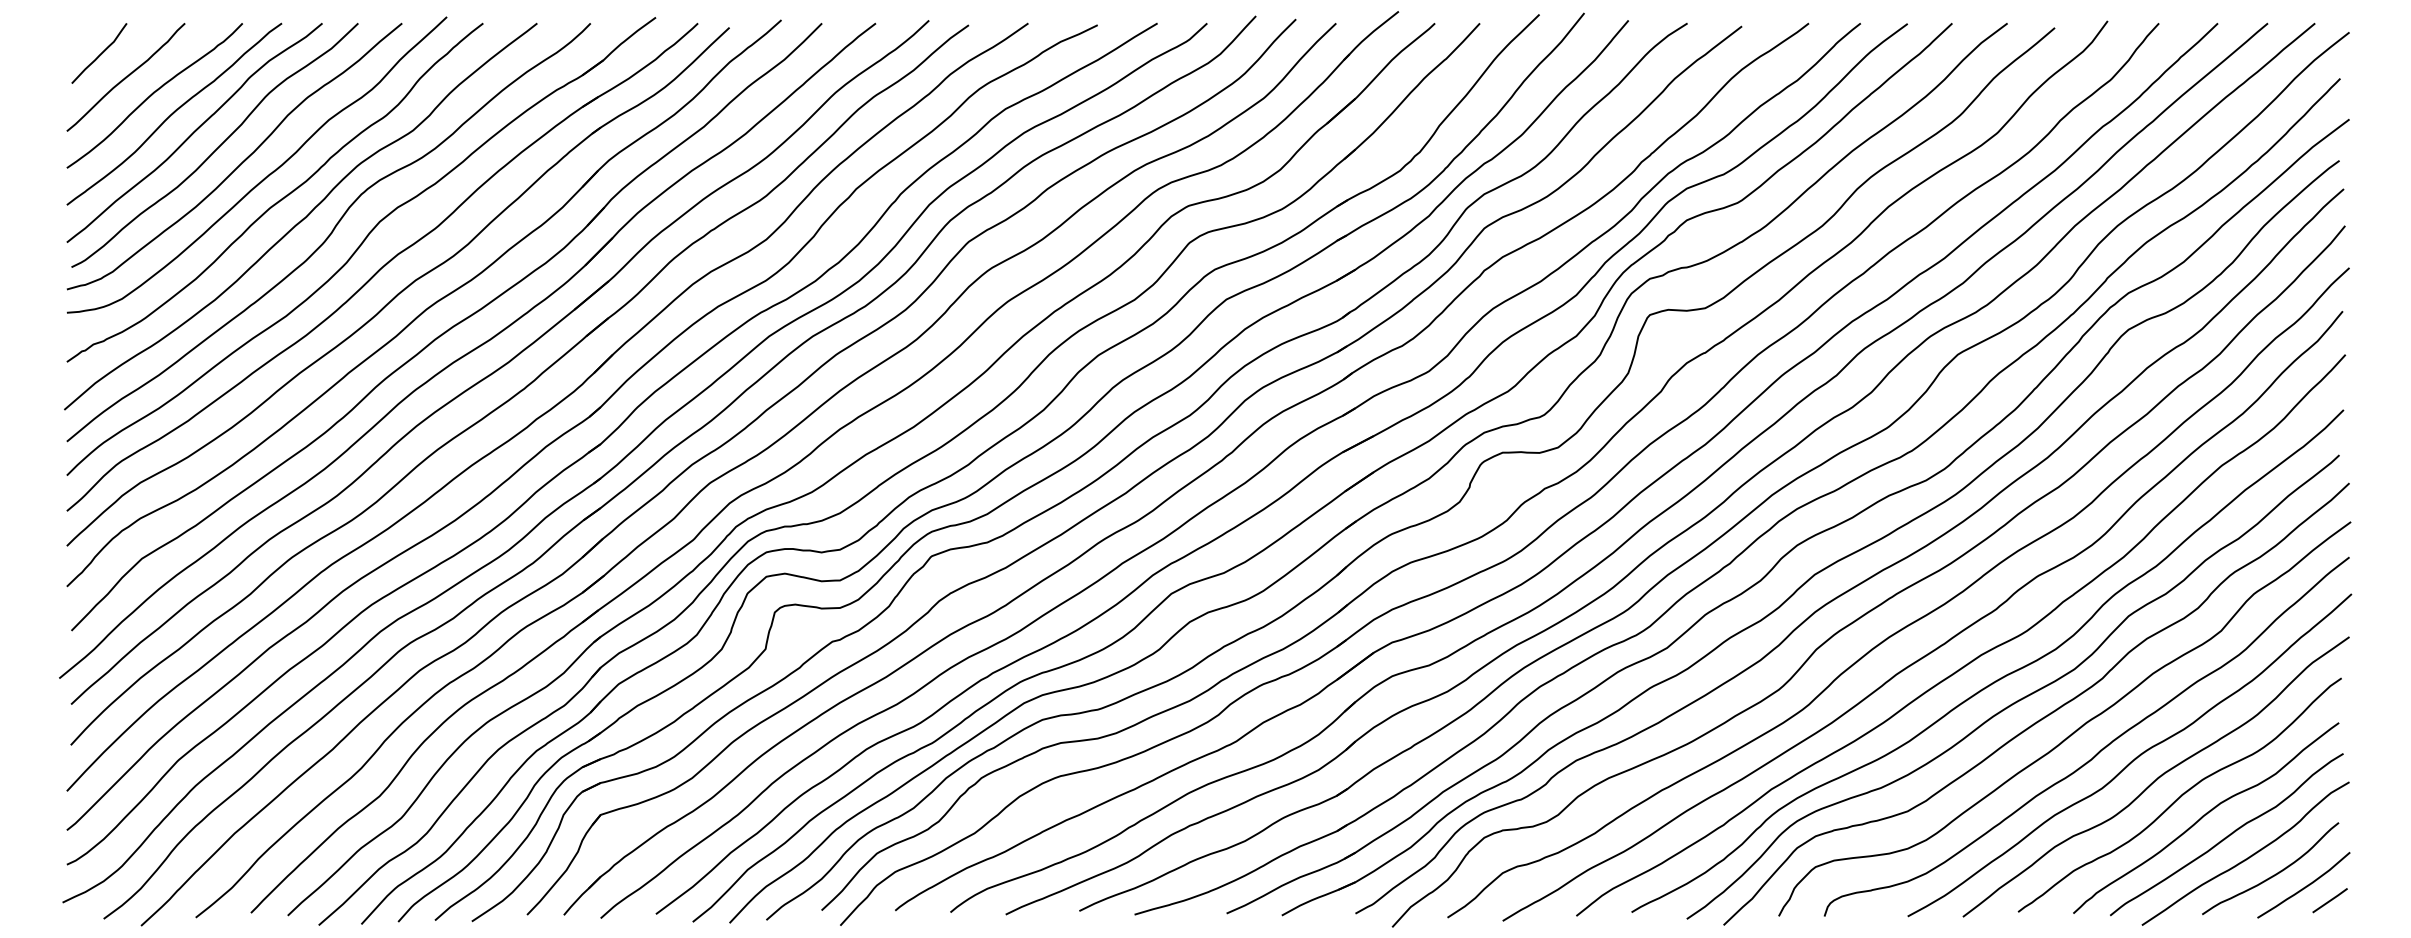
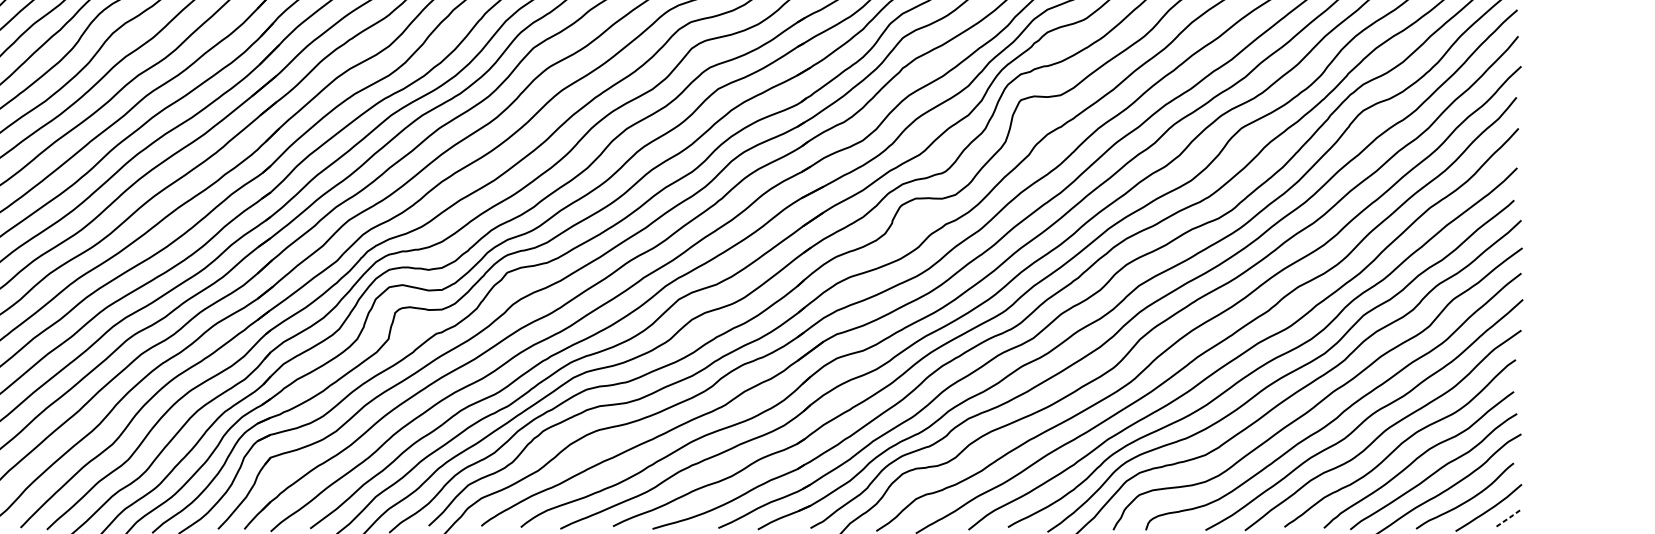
line: (2330, 900) -> (1507, 518), solid -> dashed

